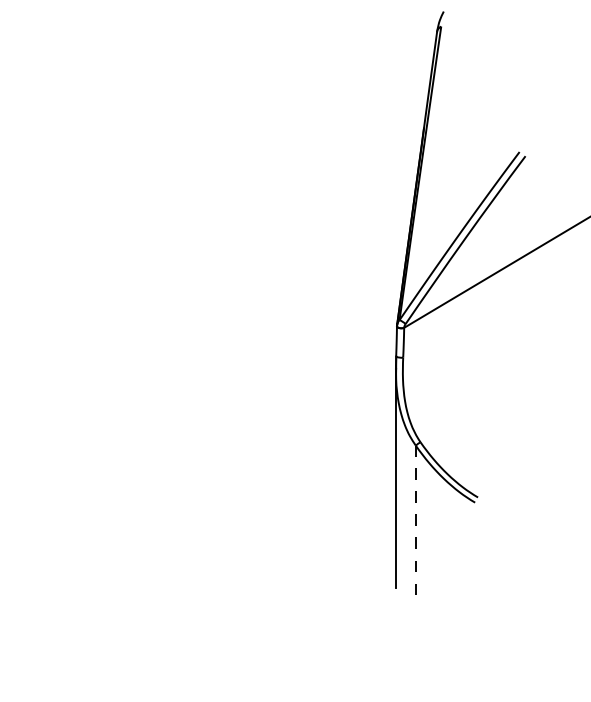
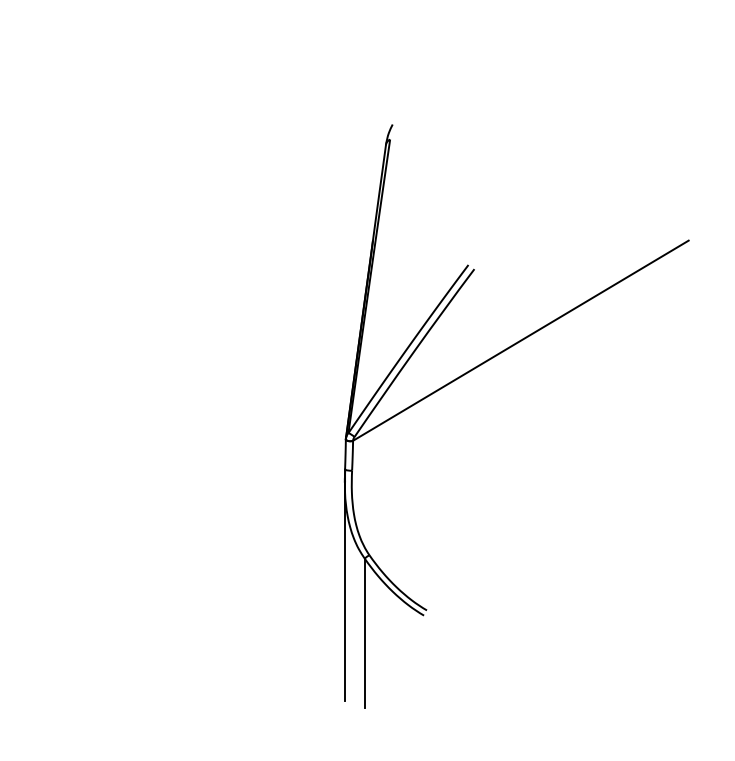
line: (415, 520) -> (364, 633), dashed -> solid

